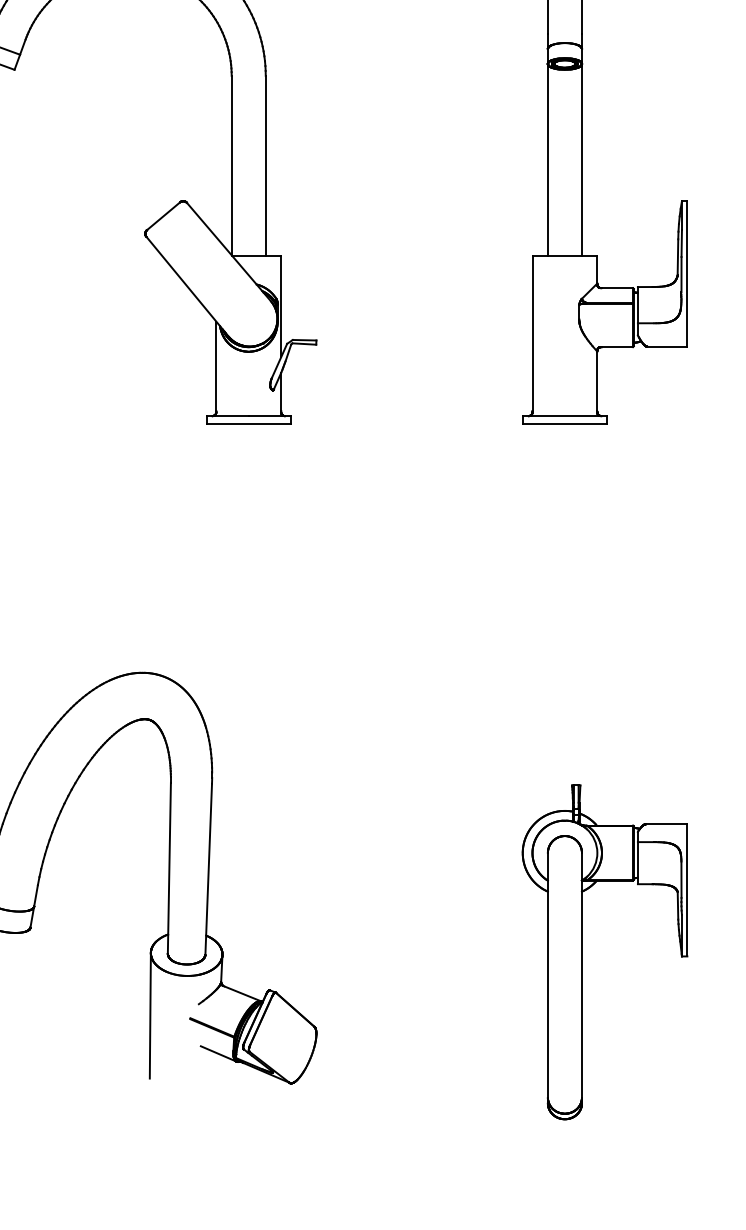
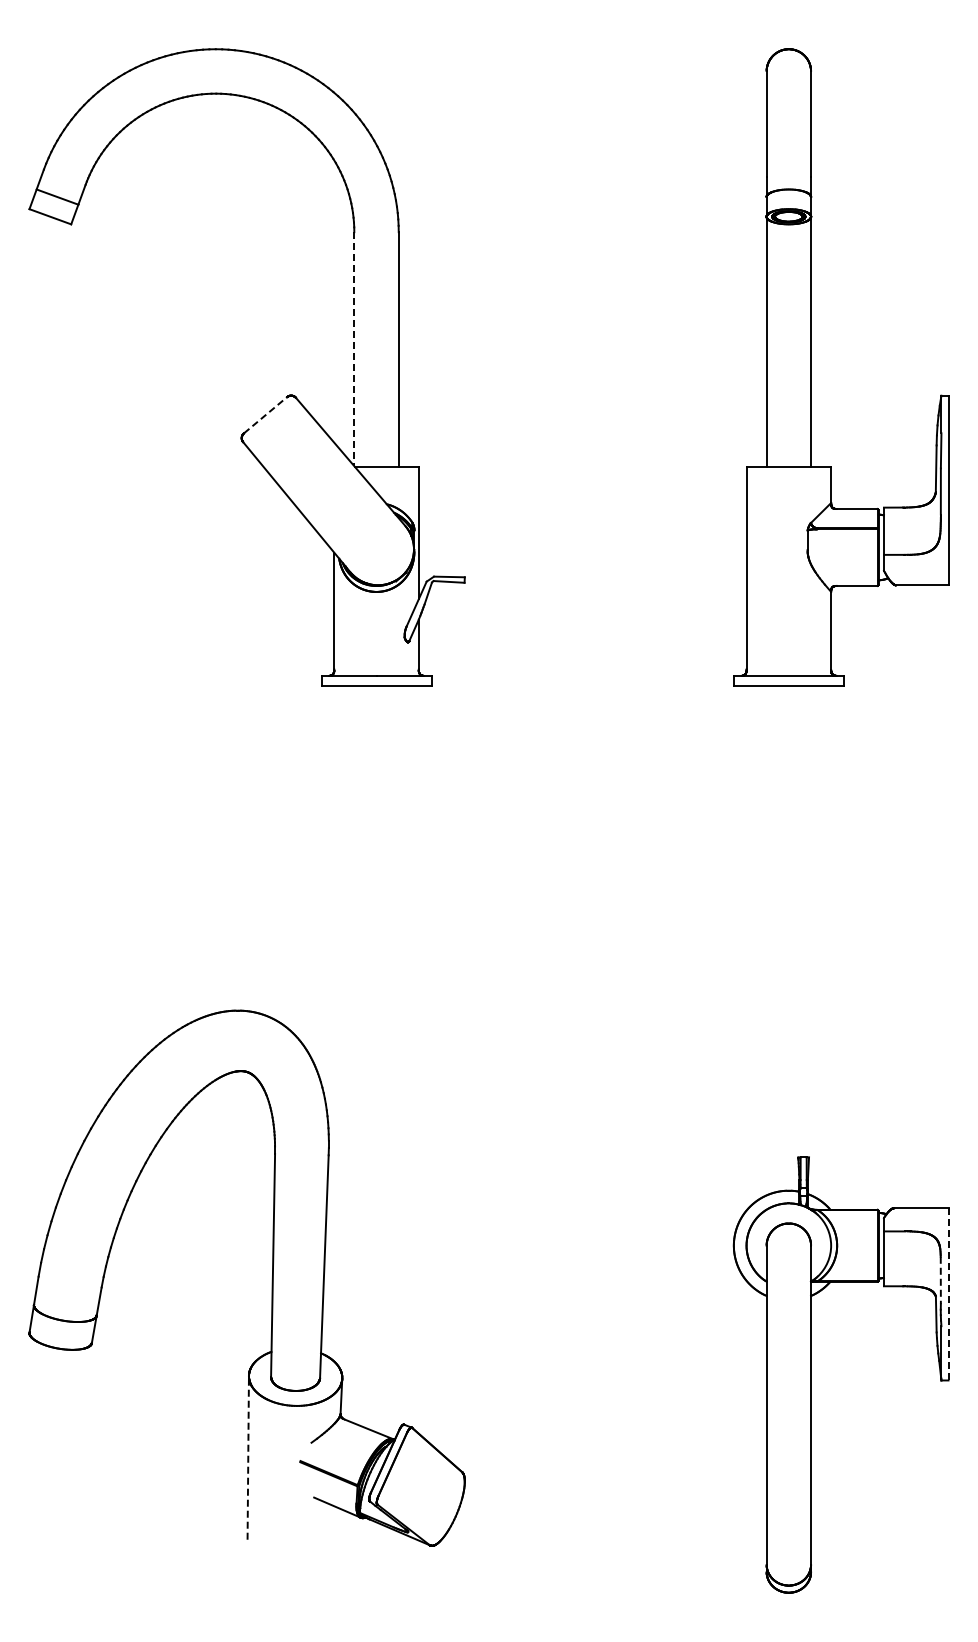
line: (231, 165) -> (354, 349), solid -> dashed
line: (163, 215) -> (265, 414), solid -> dashed
line: (681, 879) -> (940, 1280), solid -> dashed
line: (687, 890) -> (948, 1294), solid -> dashed
line: (150, 1016) -> (248, 1458), solid -> dashed

